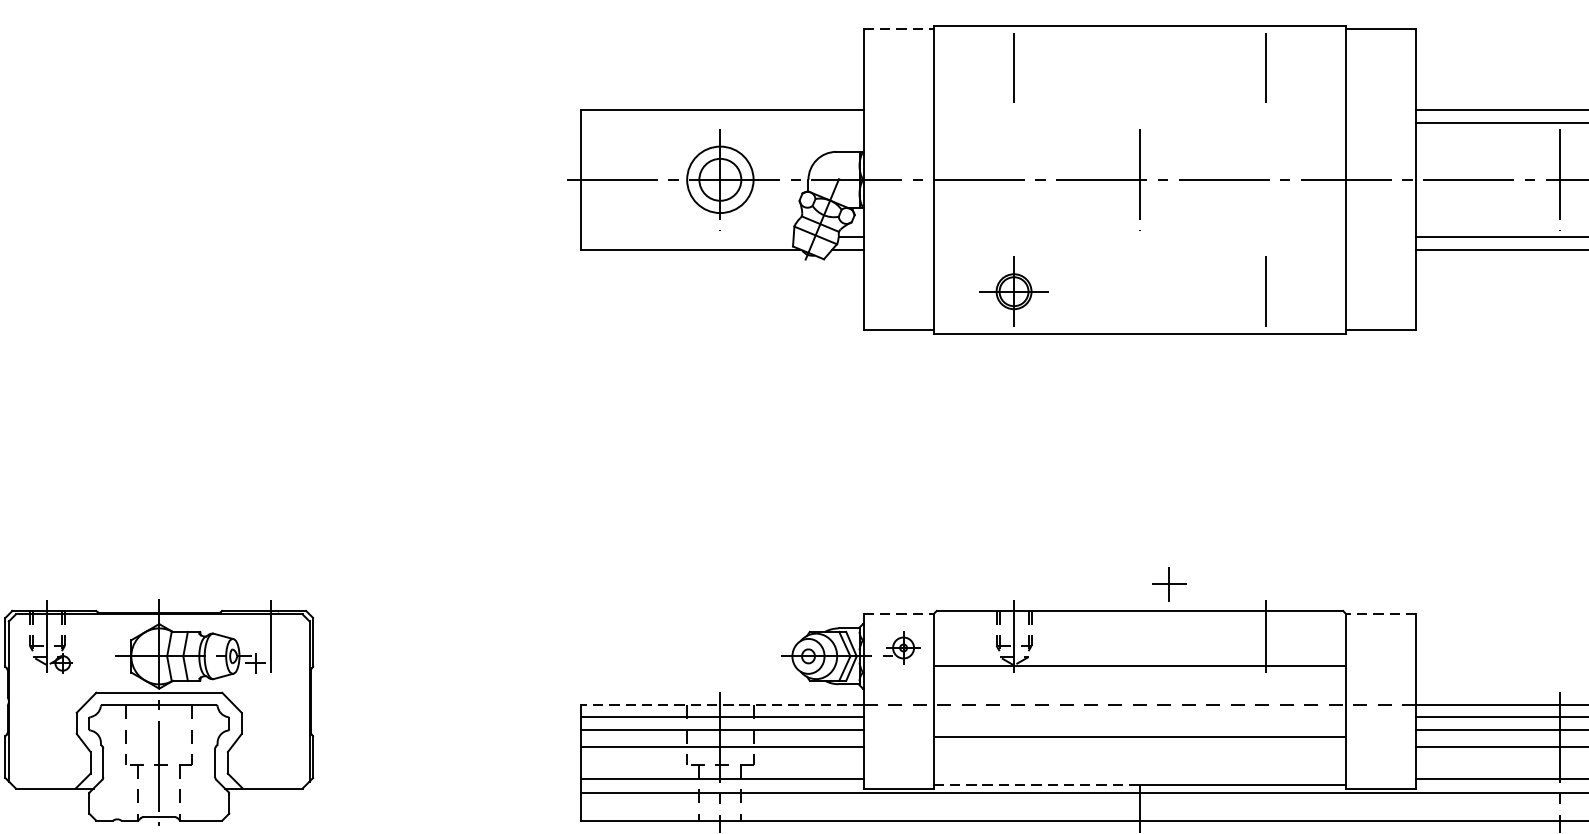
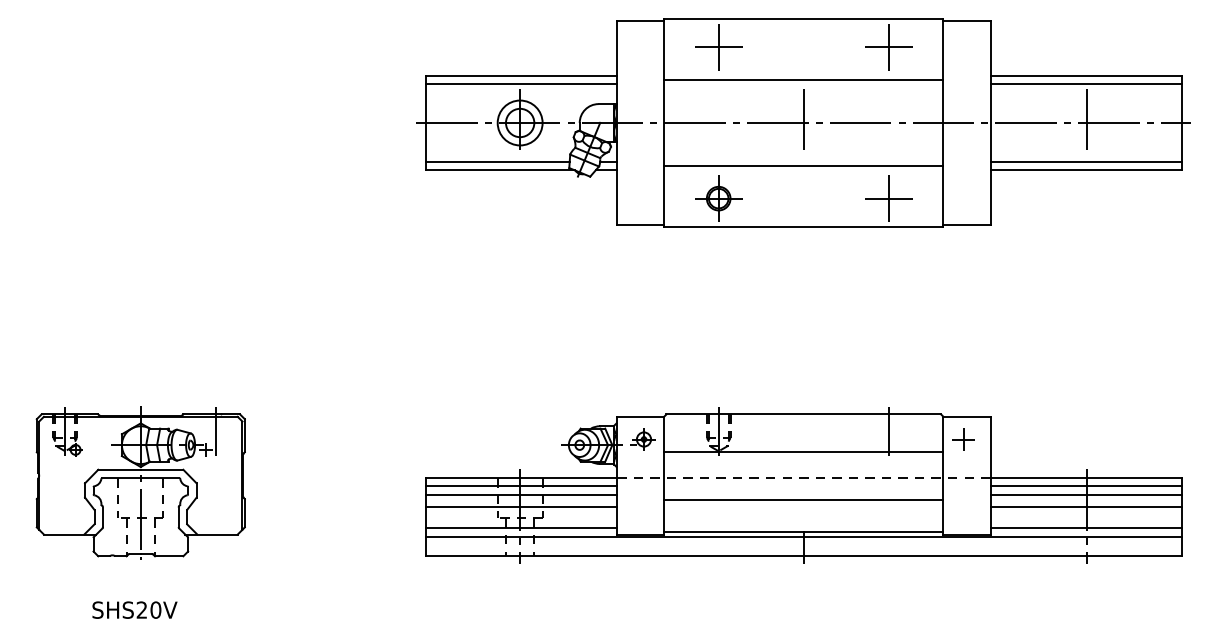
line: (898, 29) -> (640, 21), dashed -> solid
line: (1013, 68) -> (718, 47), added
line: (1265, 68) -> (888, 47), added
line: (1139, 116) -> (803, 80), added
line: (722, 122) -> (521, 84), added
line: (686, 236) -> (497, 161), added
line: (1139, 242) -> (803, 165), added
line: (1265, 291) -> (888, 198), added
part: (1169, 584) -> (963, 439), moved
line: (898, 613) -> (640, 416), dashed -> solid
line: (1380, 613) -> (966, 416), dashed -> solid
line: (722, 705) -> (521, 478), dashed -> solid
line: (1037, 785) -> (734, 532), dashed -> solid

